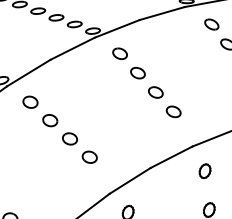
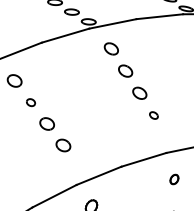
part: (173, 111) -> (153, 115), size x0.6
part: (50, 120) -> (31, 102), size x0.6
part: (204, 171) -> (173, 179), size x0.7

